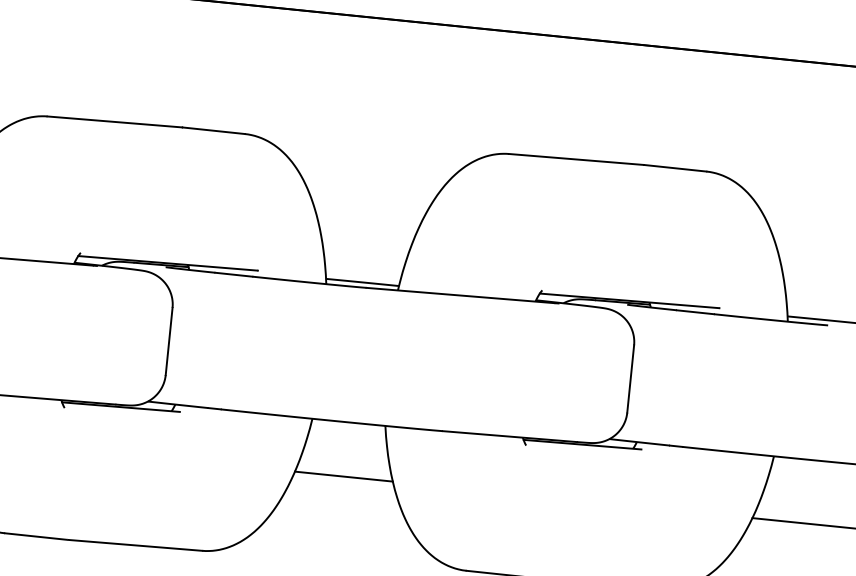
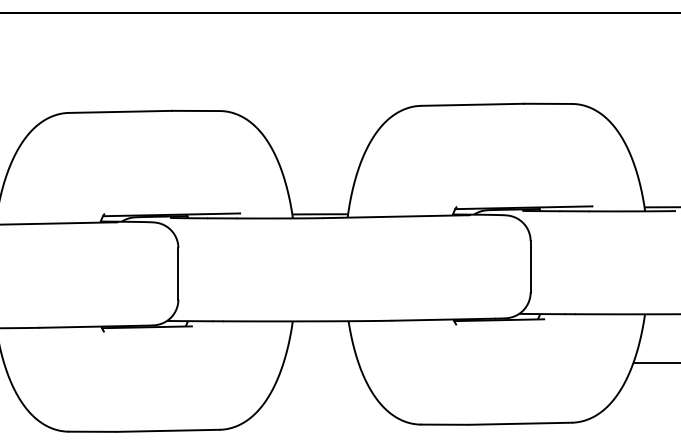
line: (343, 476) -> (320, 362), removed

